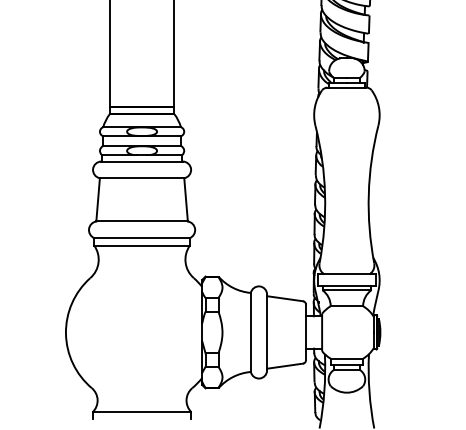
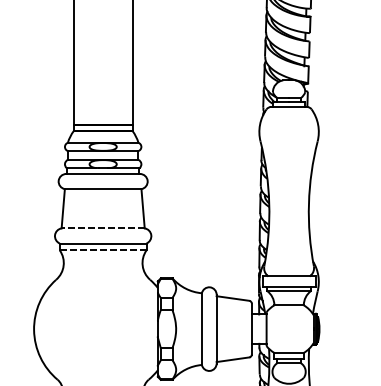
line: (142, 221) -> (103, 228), solid -> dashed
line: (142, 245) -> (103, 250), solid -> dashed

